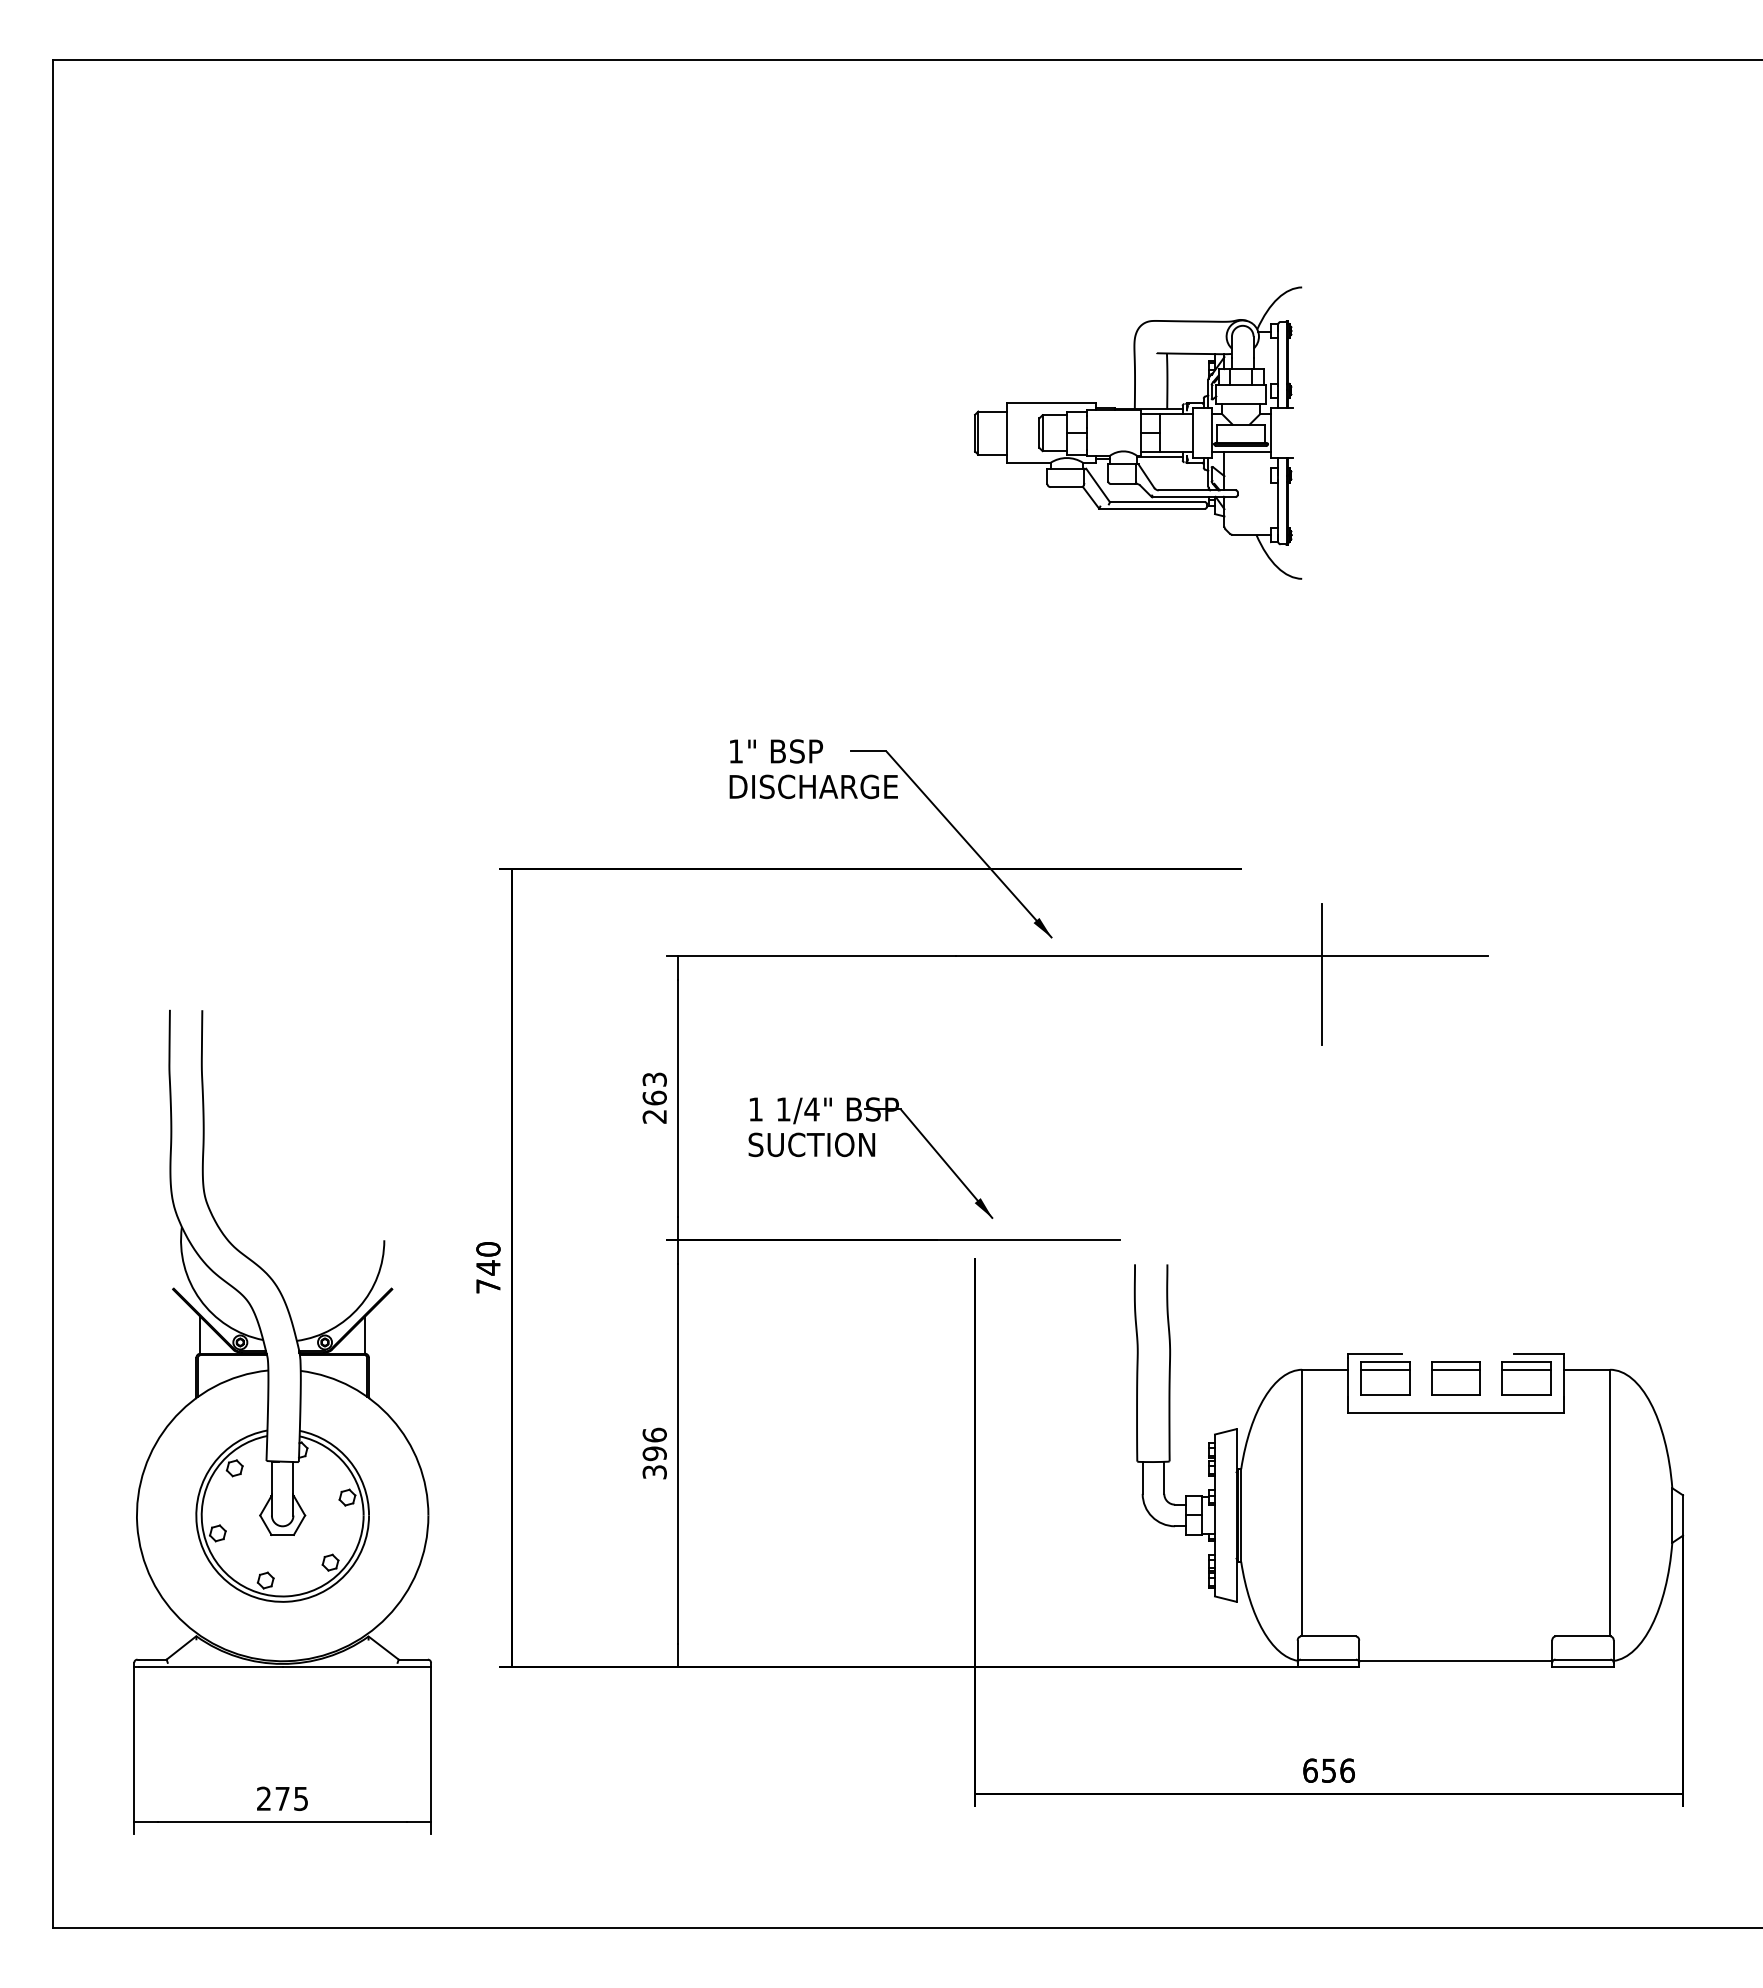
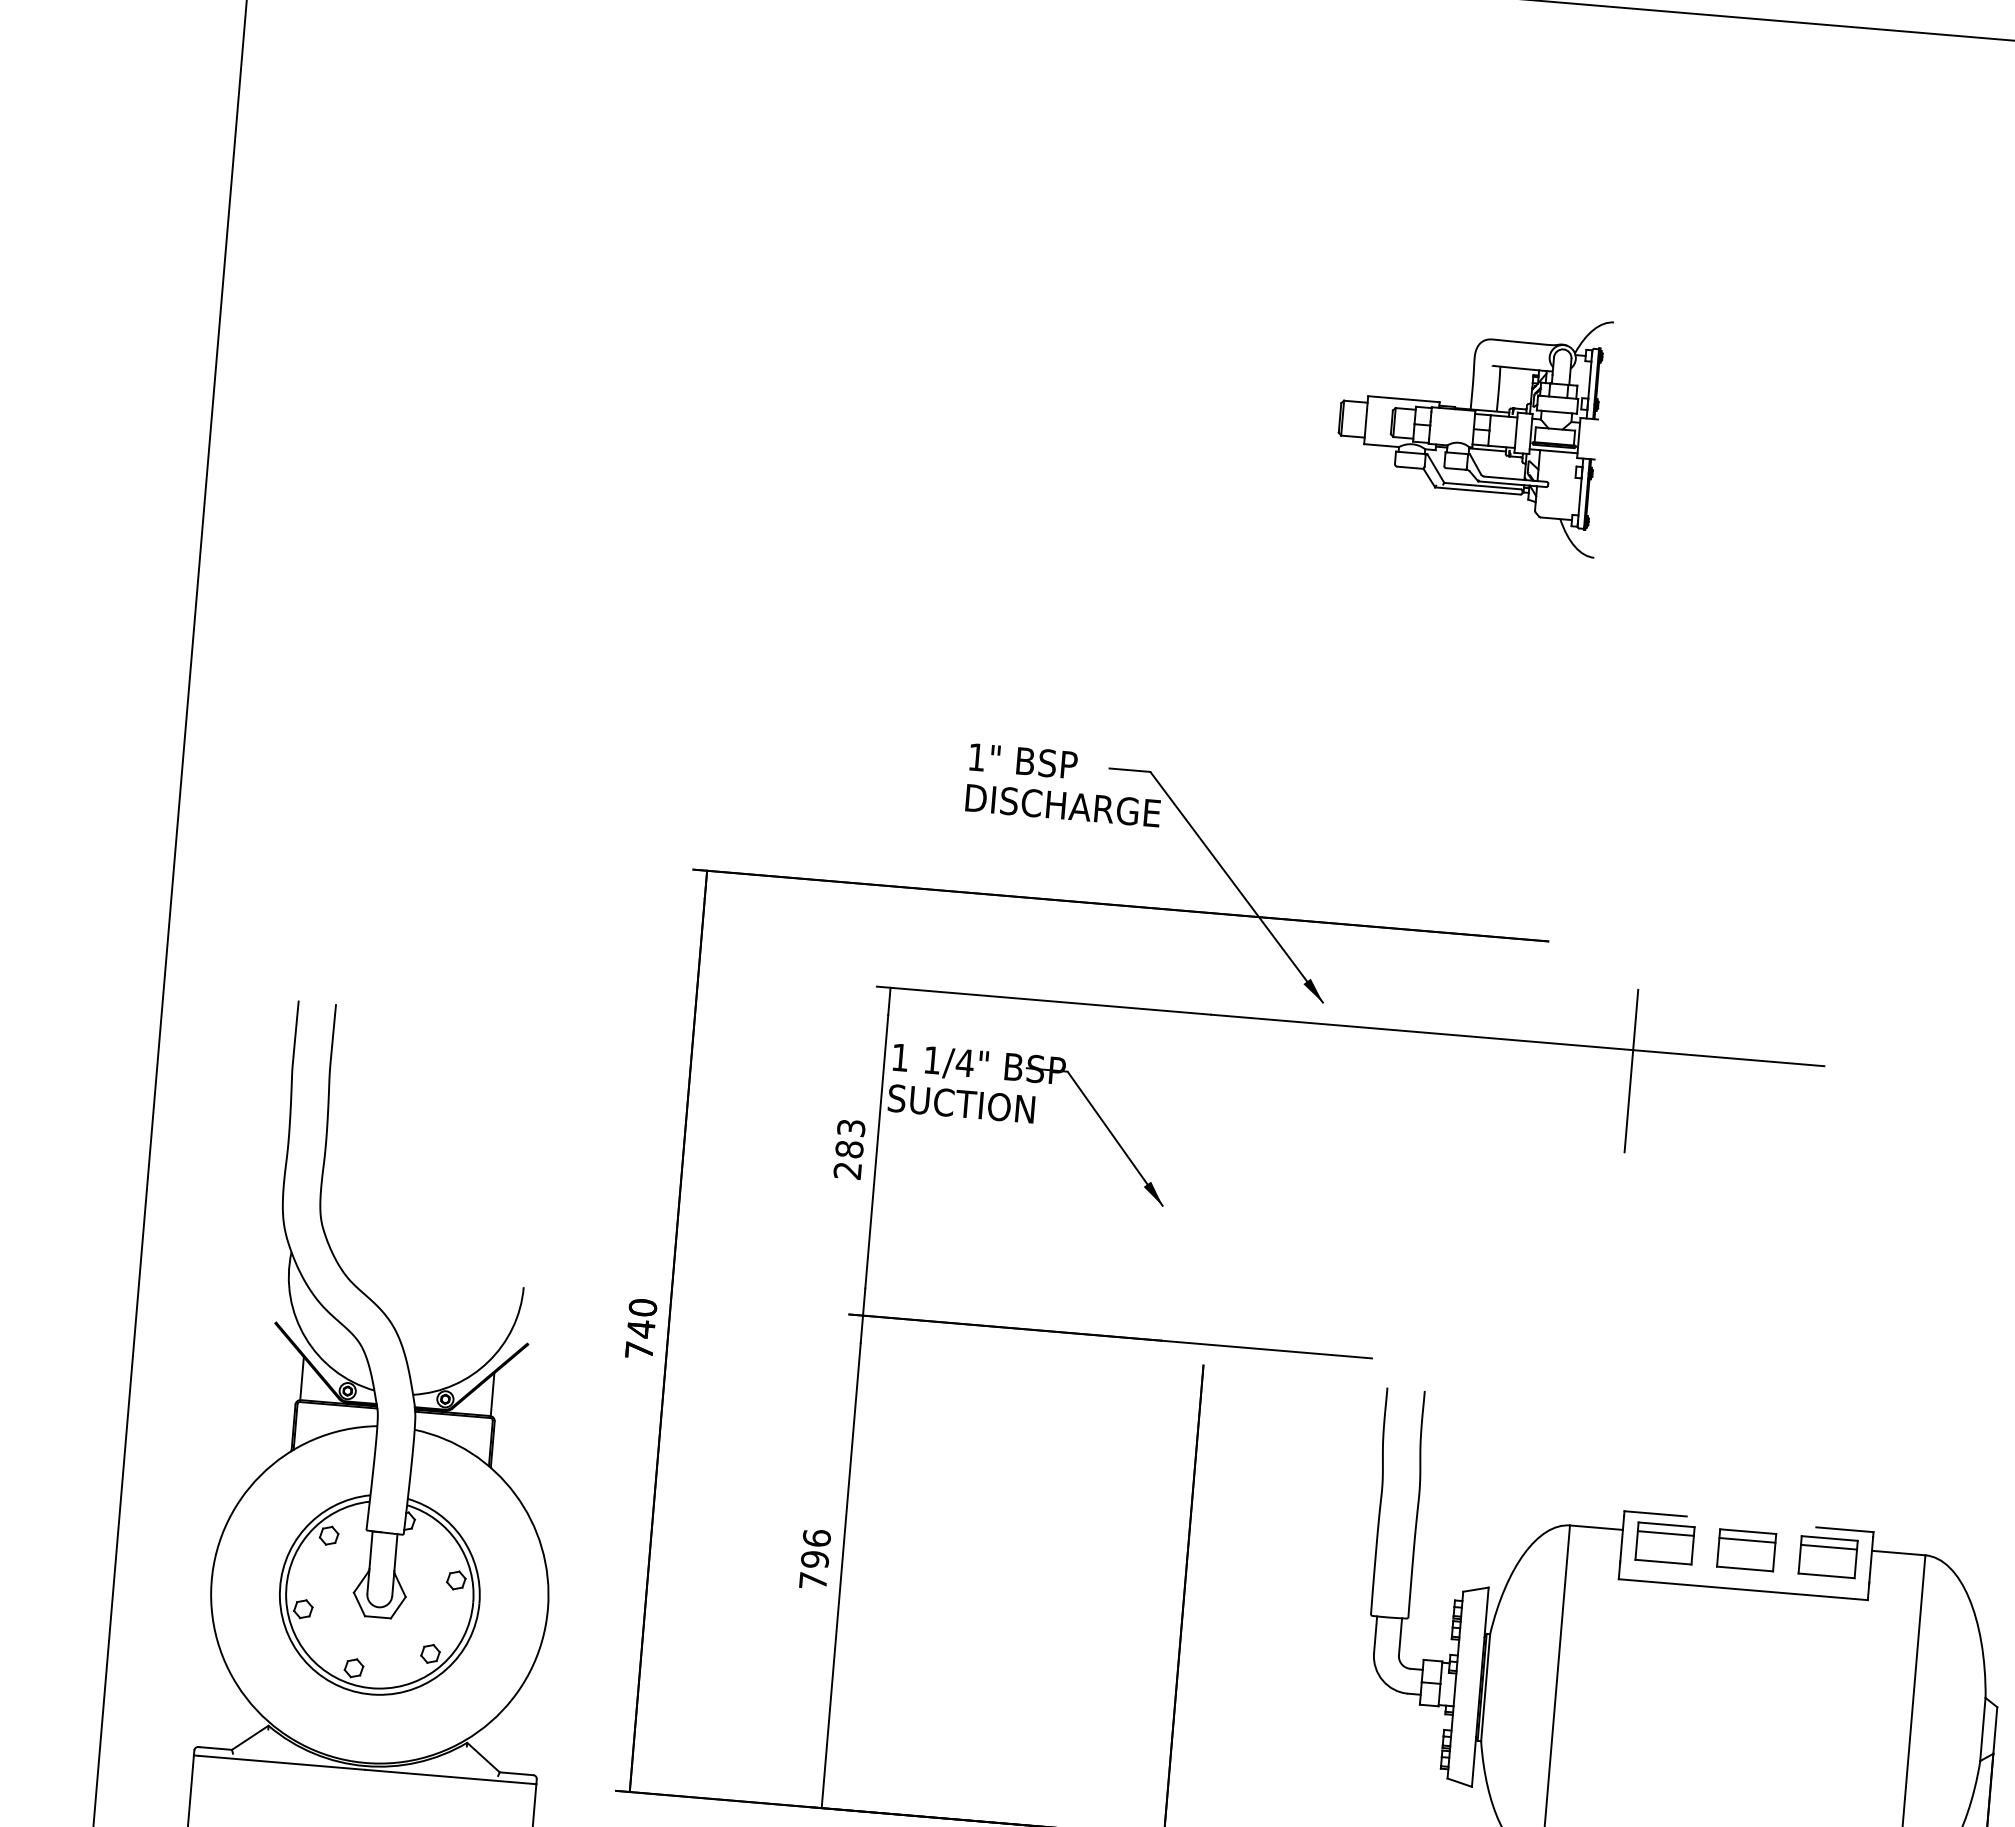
part: (1138, 432) -> (1472, 428), size x0.7
text: (654, 1097) -> (849, 1148), 263 -> 283
part: (870, 1157) -> (1027, 1124), moved
text: (654, 1472) -> (812, 1581), 396 -> 796

